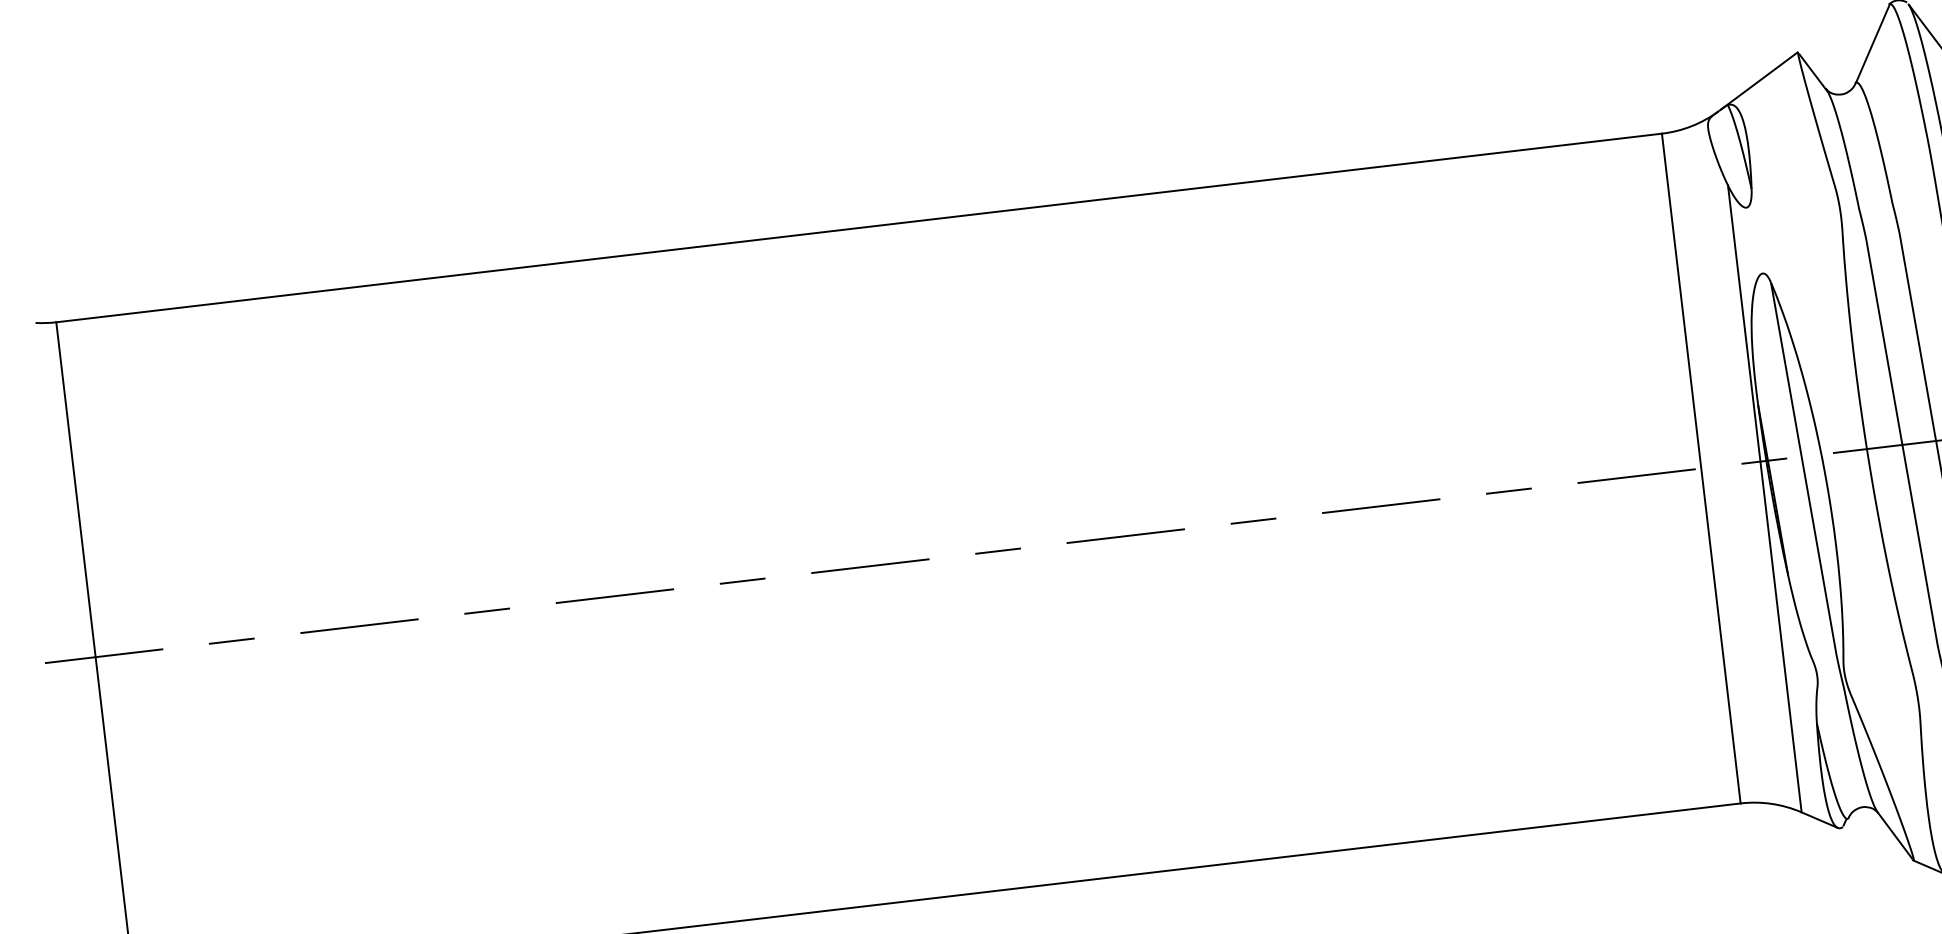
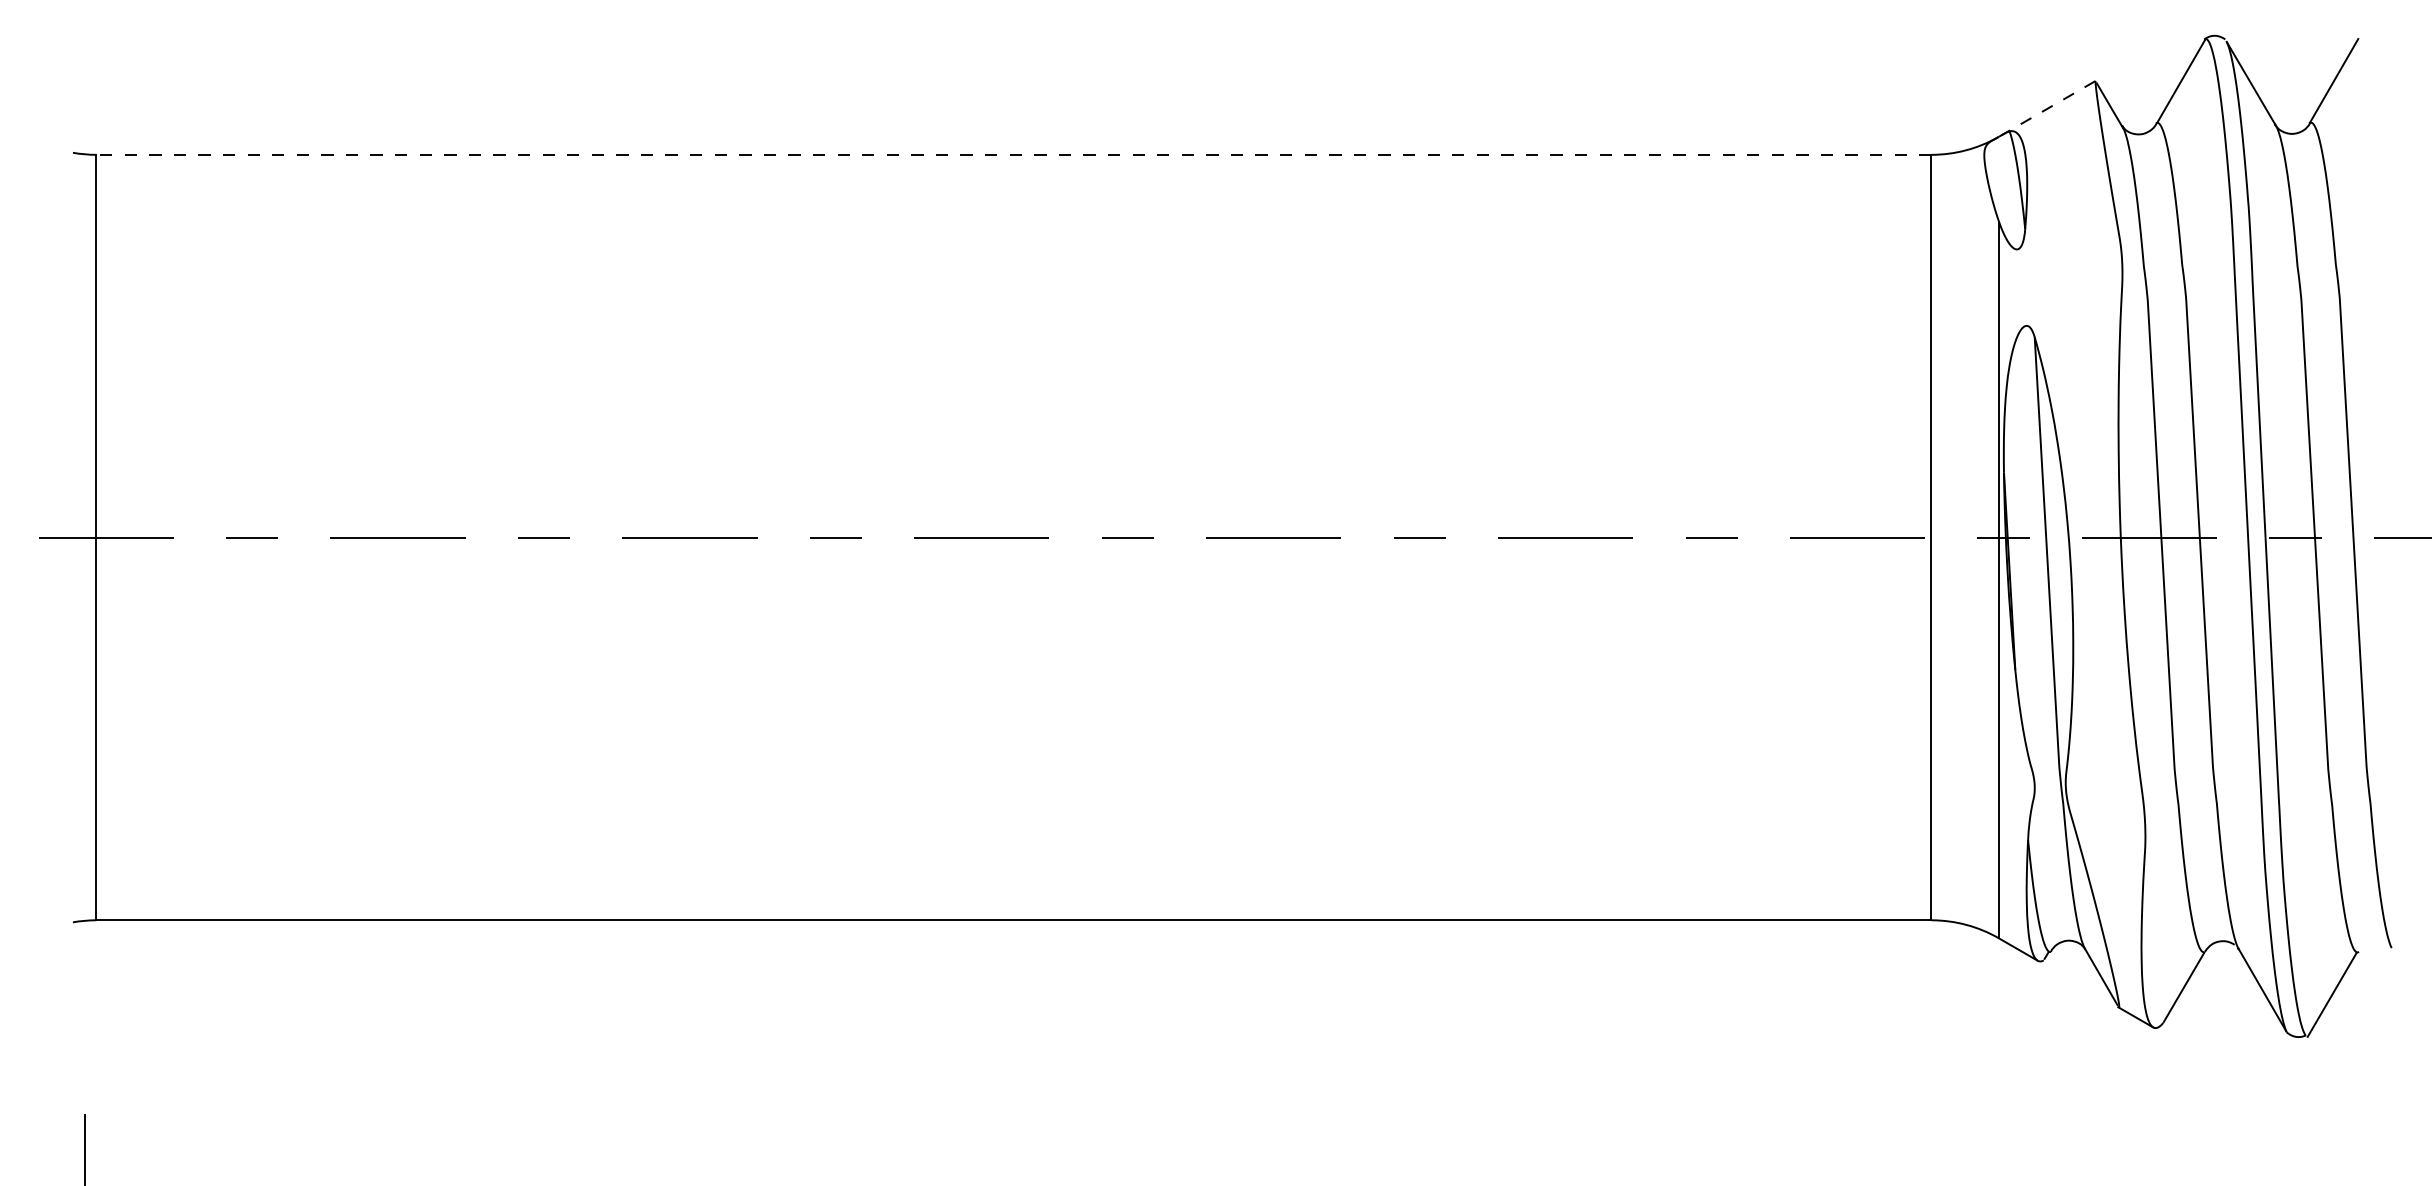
line: (1758, 81) -> (2047, 108), solid -> dashed
line: (858, 227) -> (1013, 154), solid -> dashed

